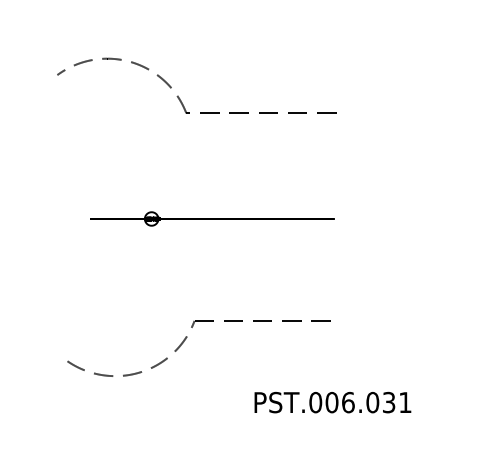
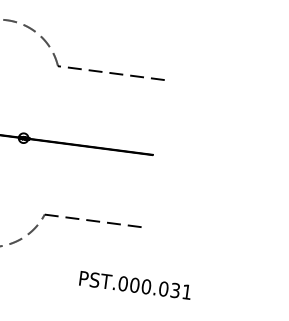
text: (348, 401) -> (146, 286), PST.006.031 -> PST.000.031

